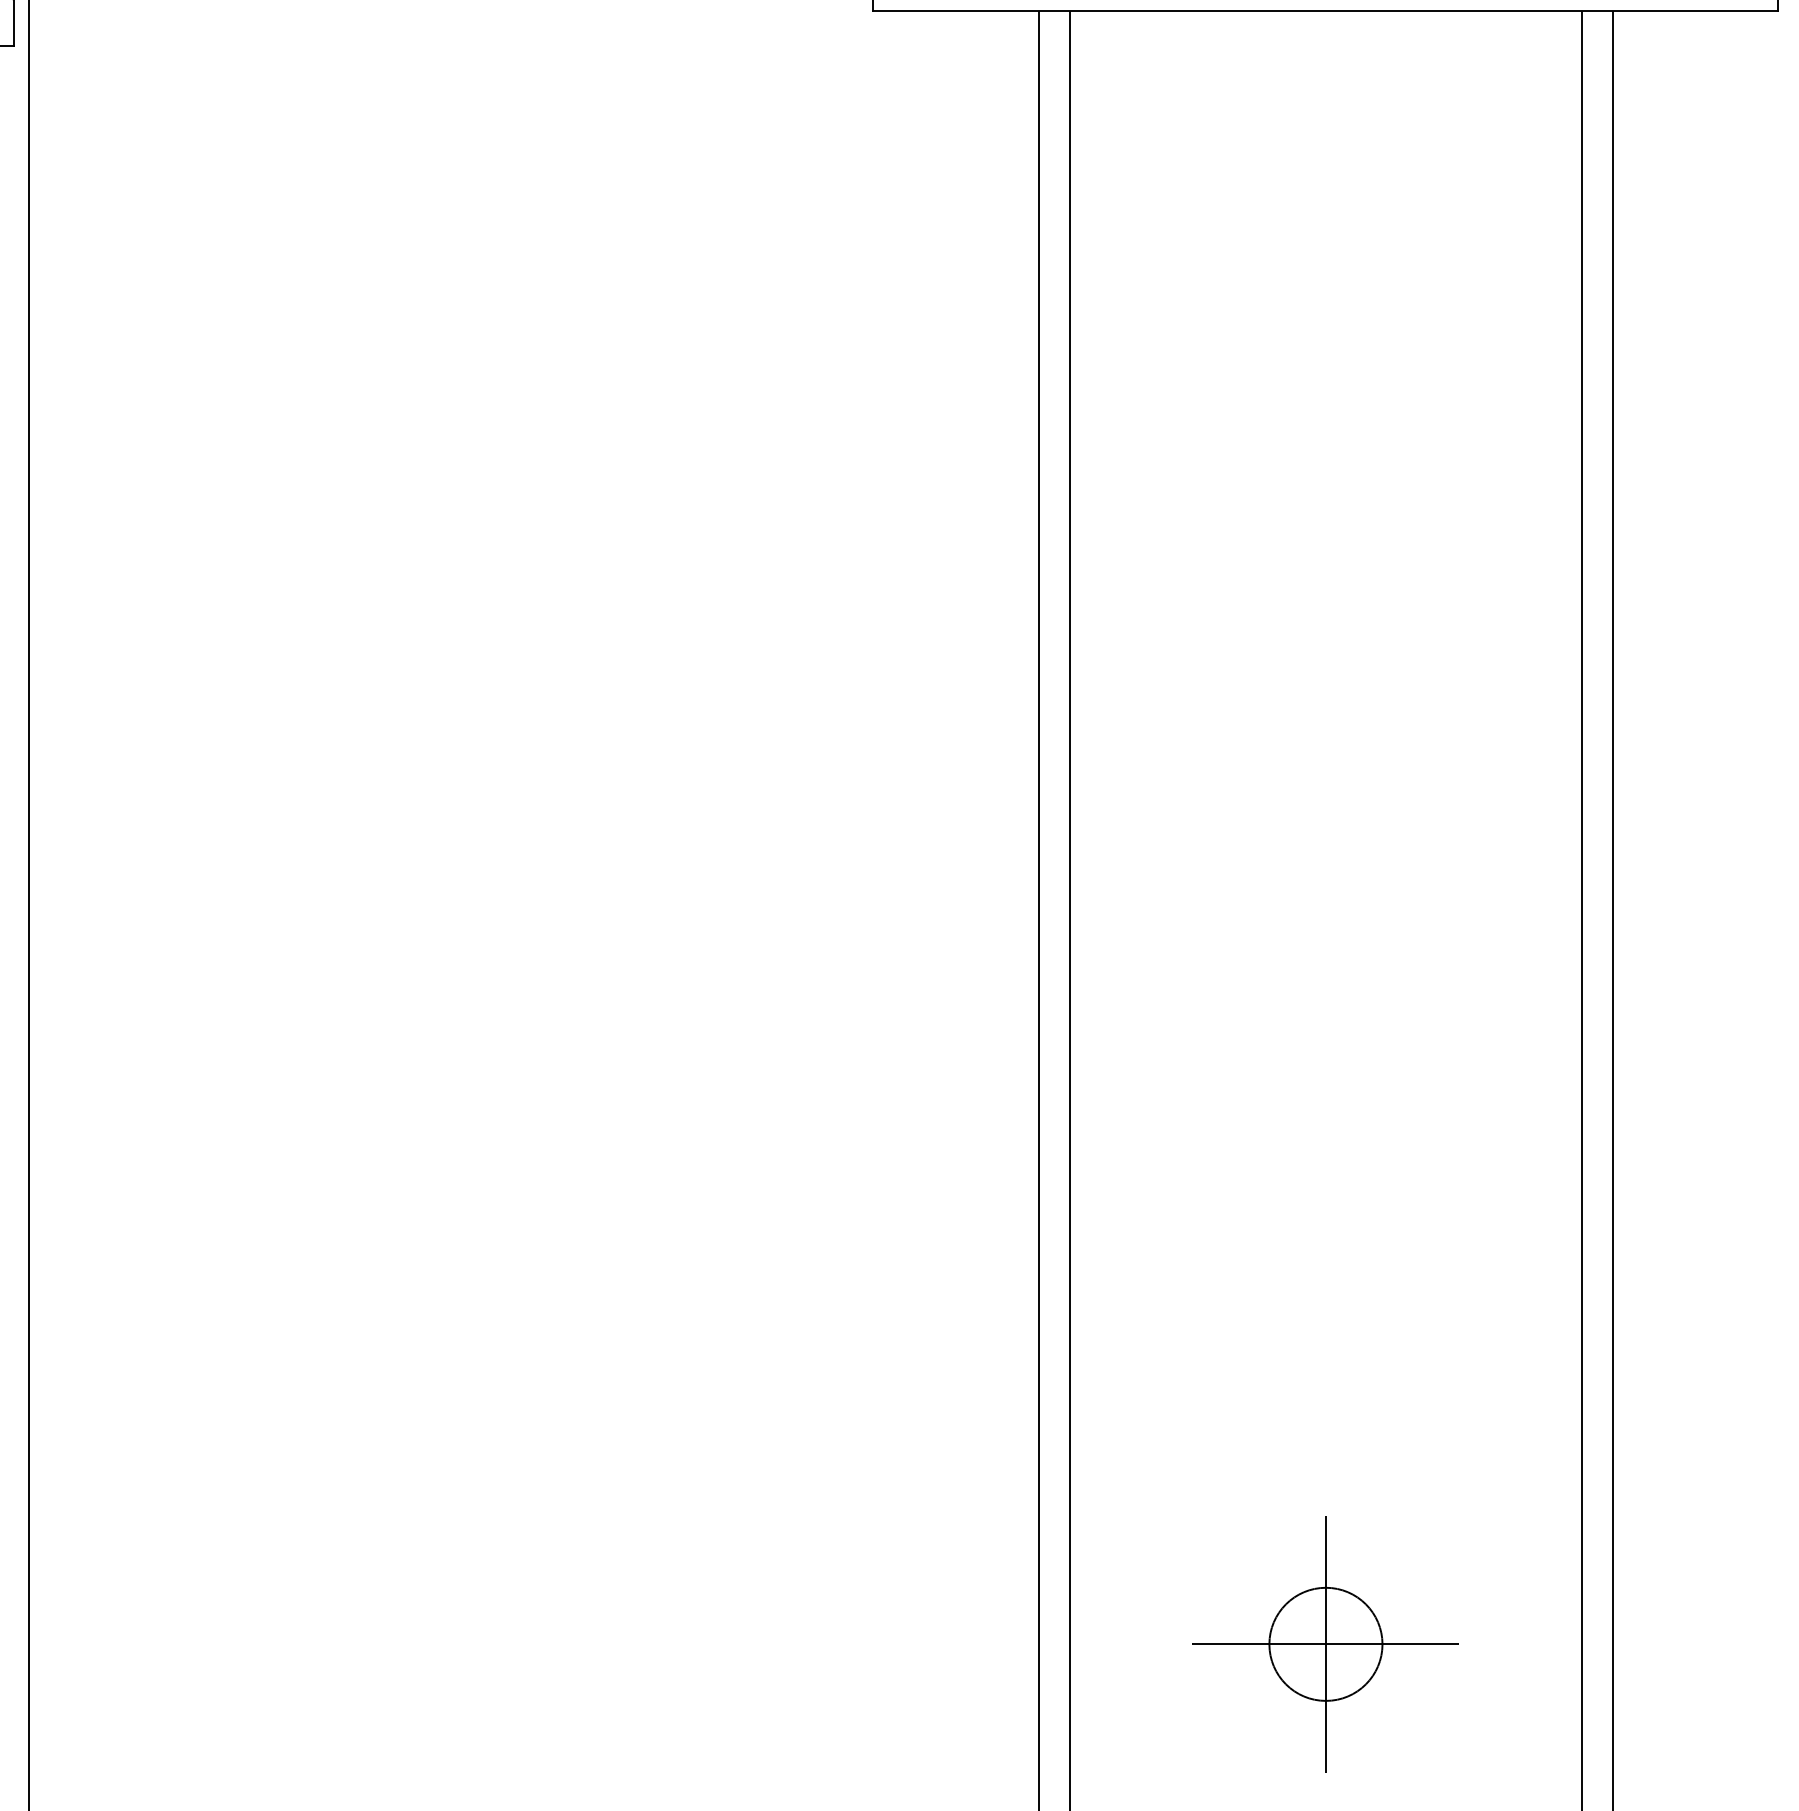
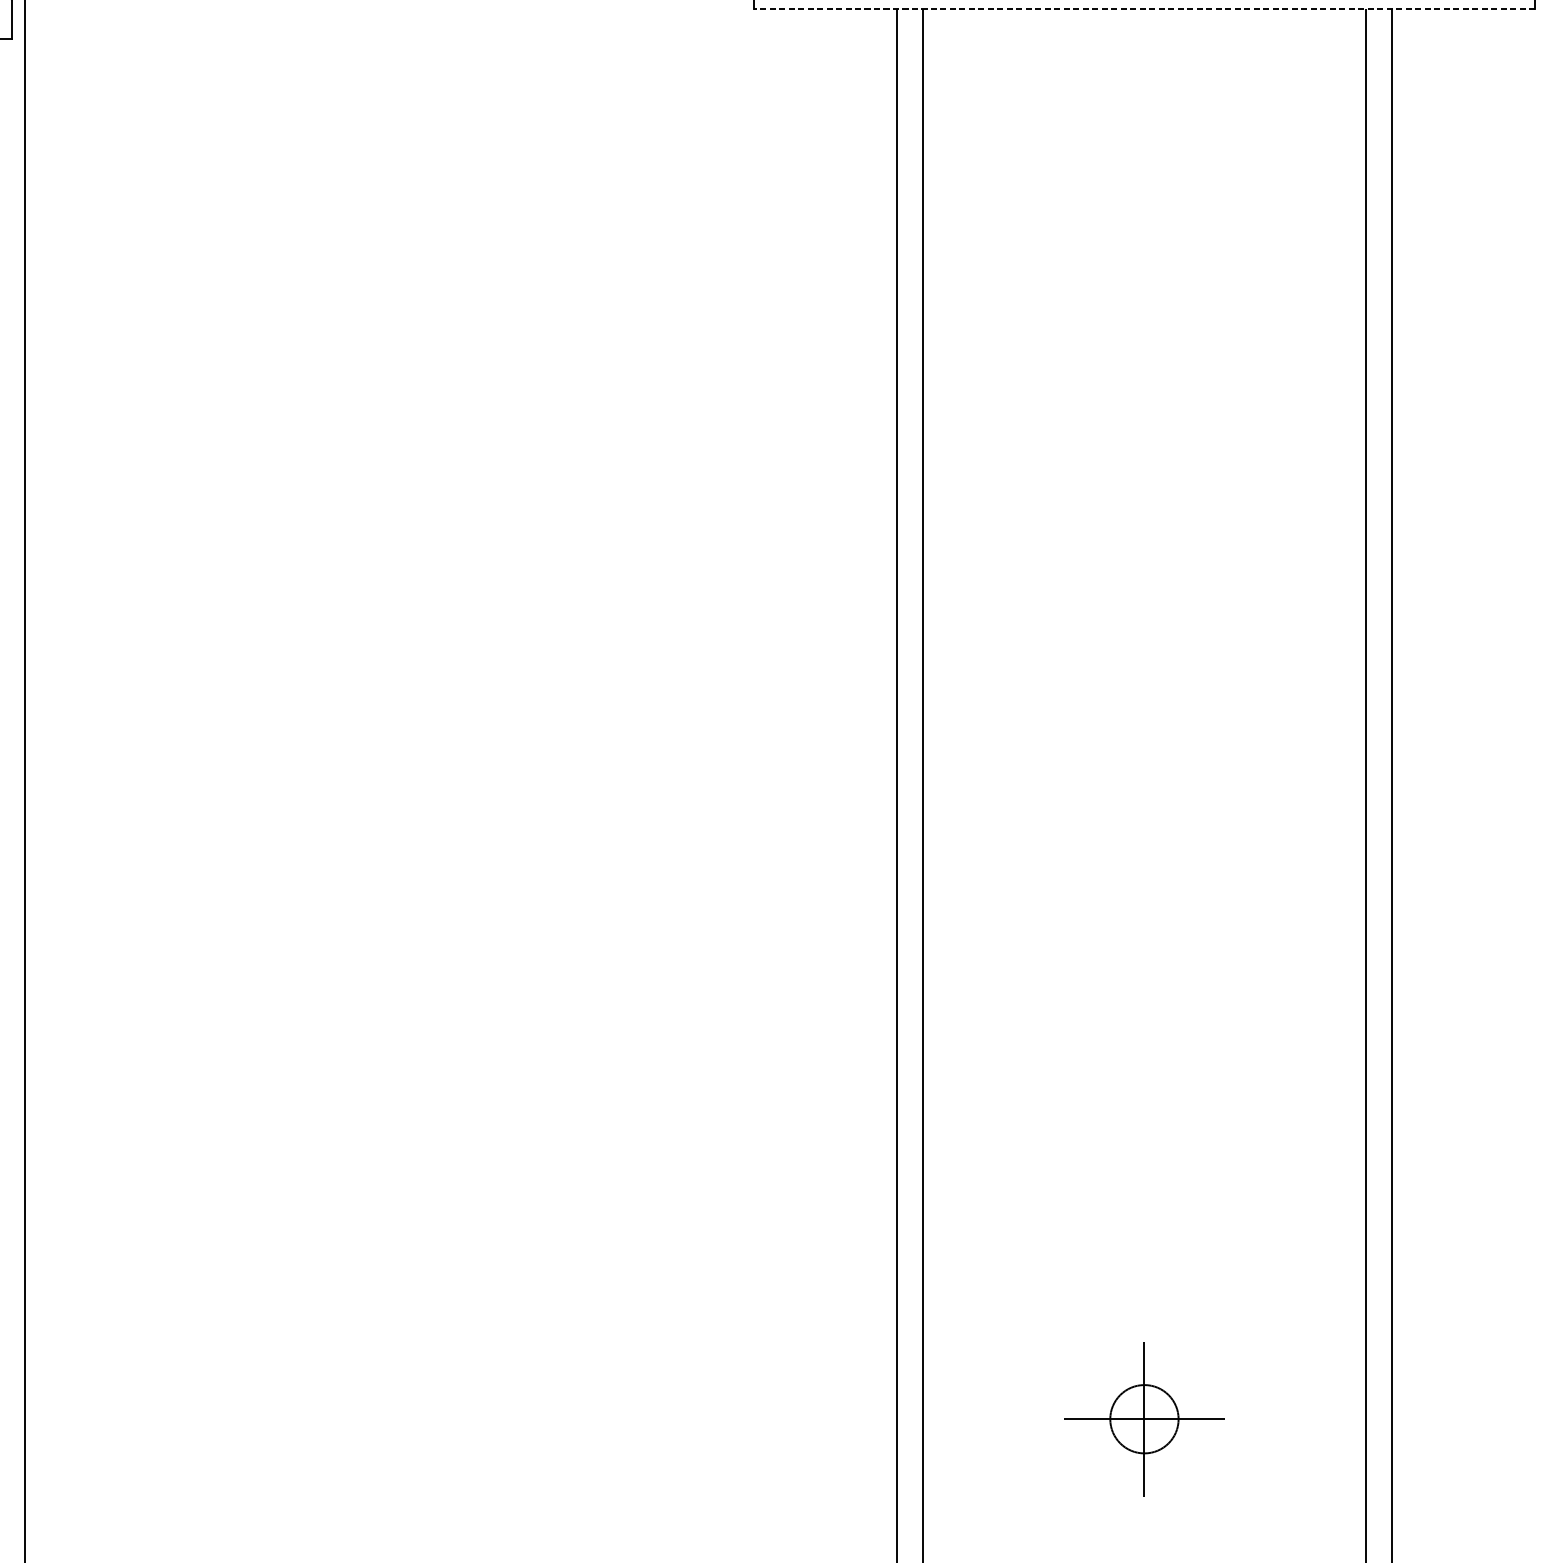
line: (1325, 10) -> (1144, 9), solid -> dashed
part: (1325, 1644) -> (1144, 1419), size x0.7

